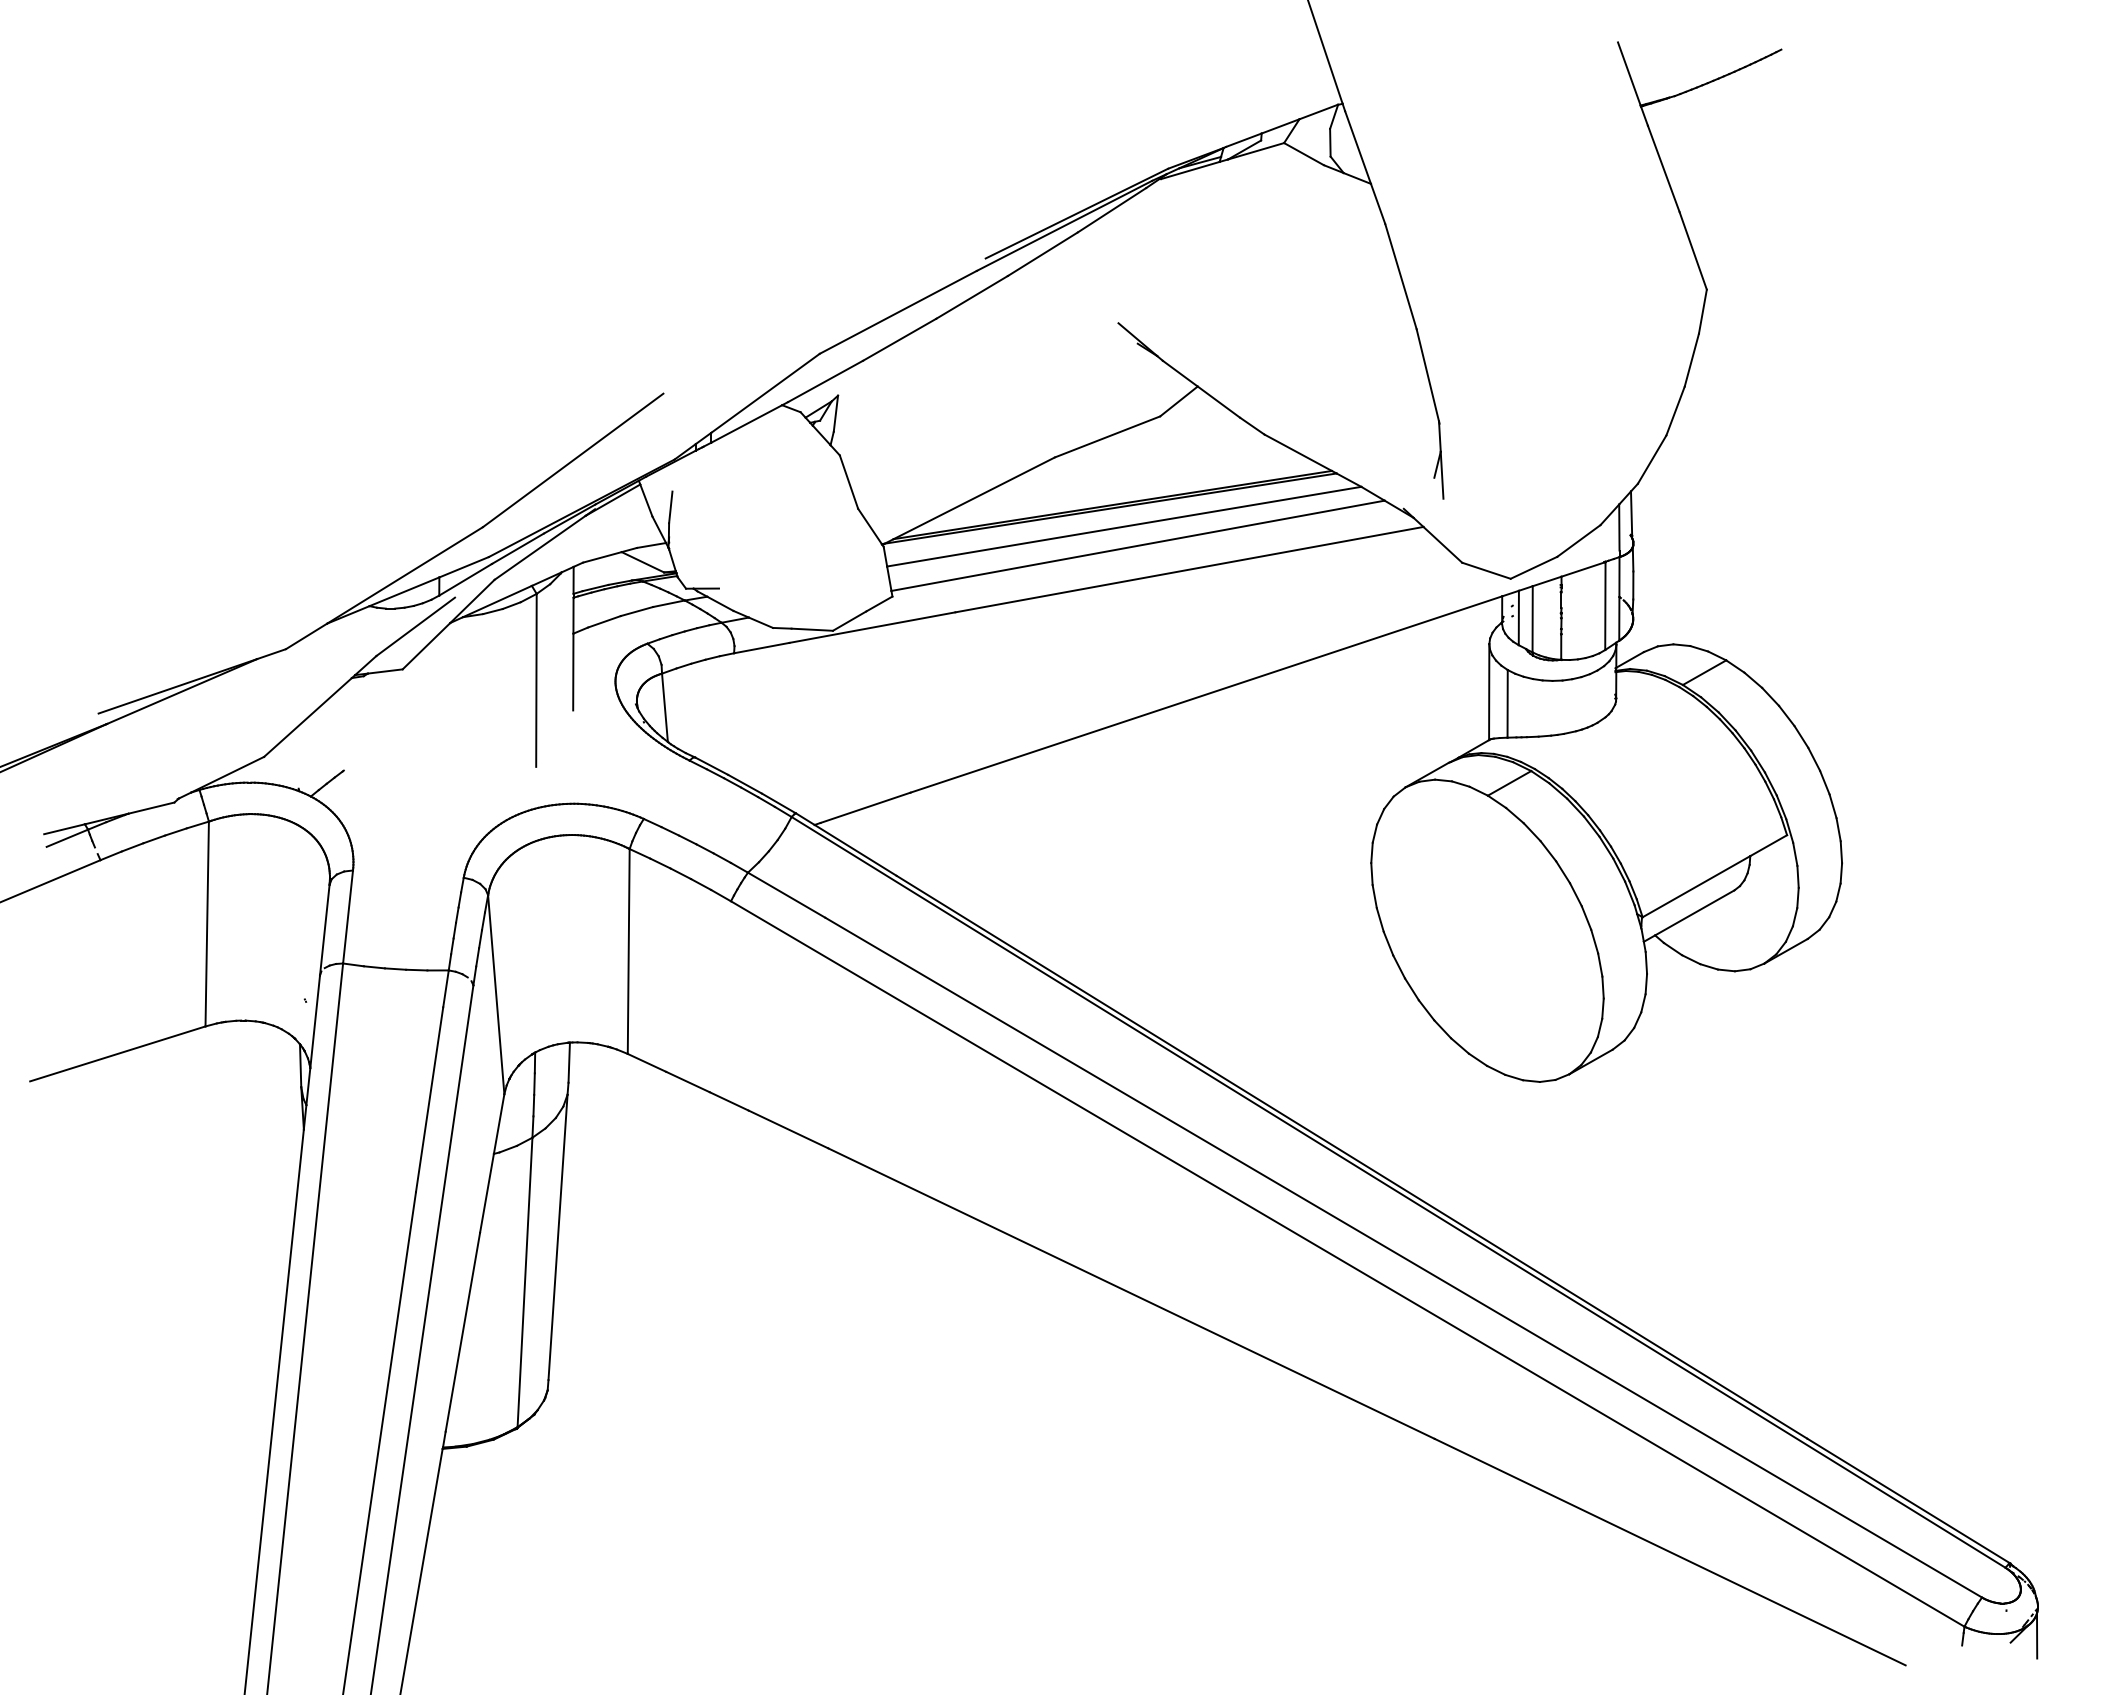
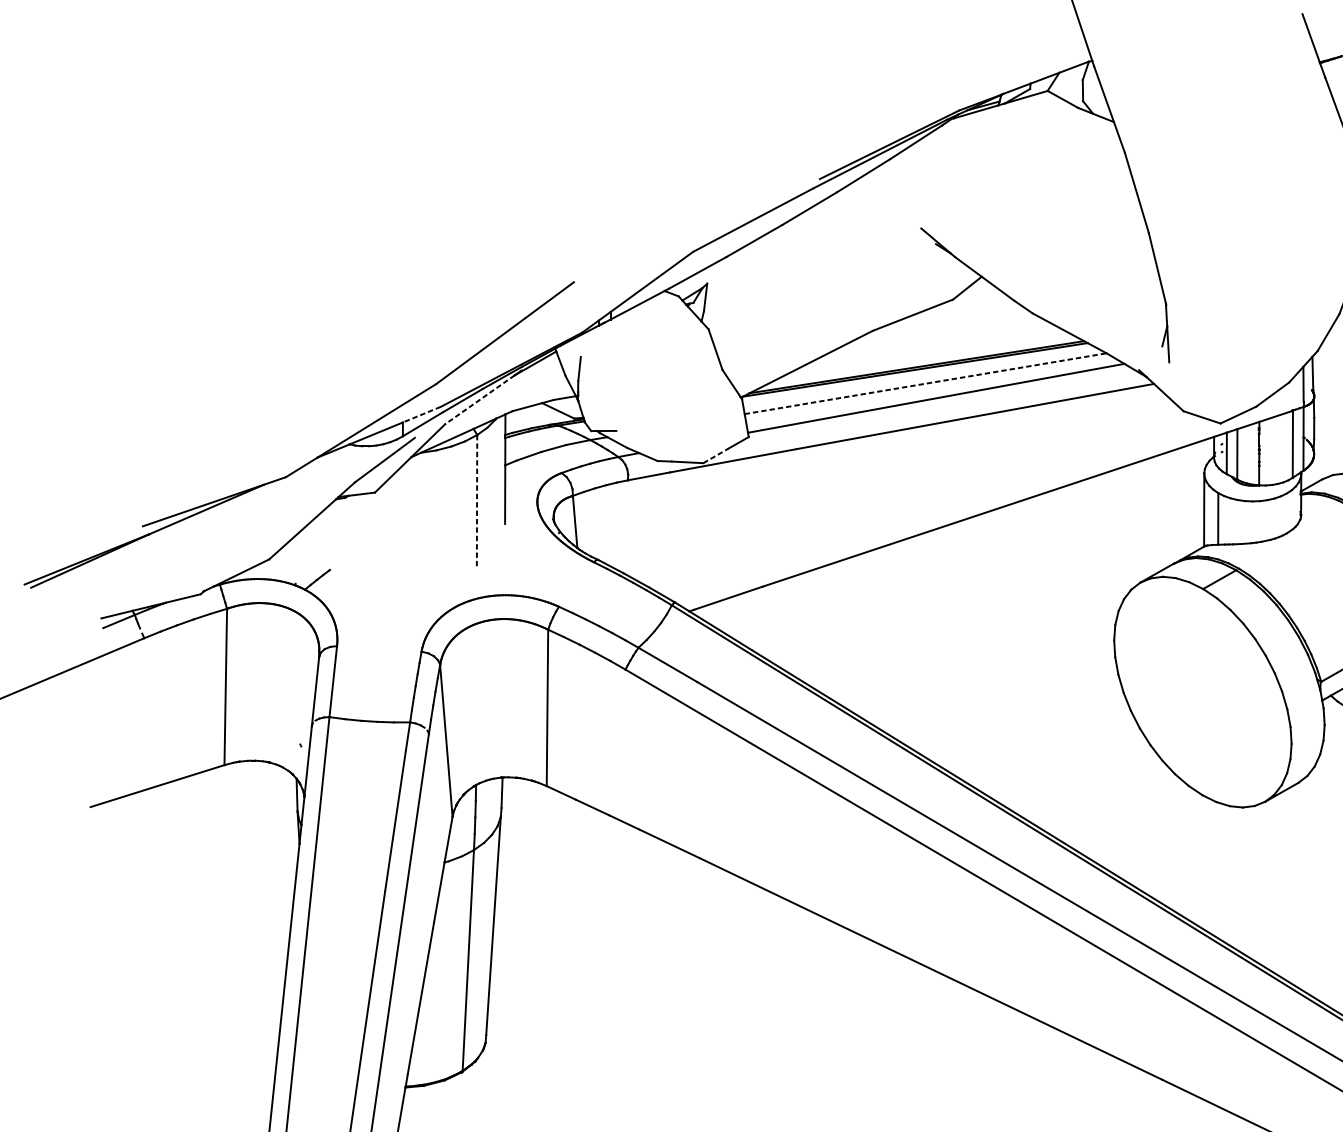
line: (1124, 526) -> (925, 383), solid -> dashed
line: (540, 547) -> (480, 399), solid -> dashed
line: (464, 567) -> (422, 414), solid -> dashed
line: (850, 620) -> (716, 455), solid -> dashed
line: (536, 680) -> (477, 501), solid -> dashed

